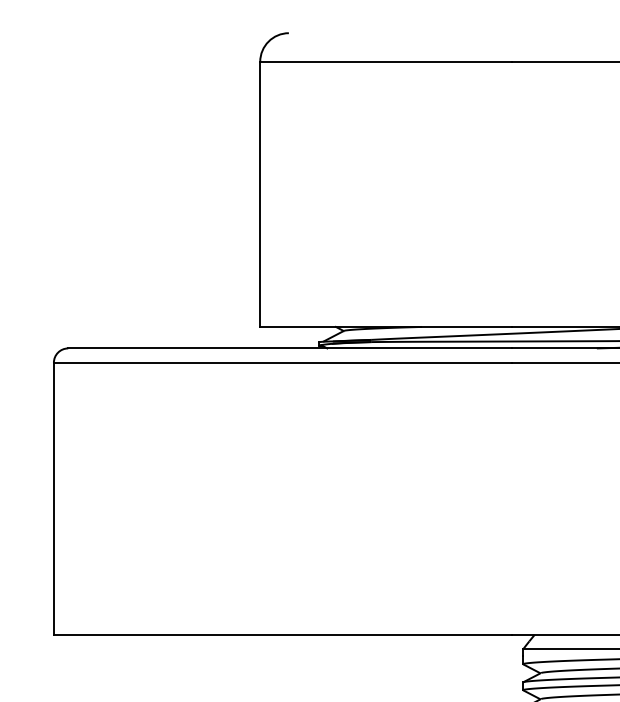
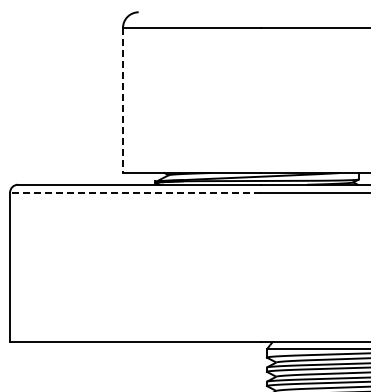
line: (261, 194) -> (123, 100), solid -> dashed
line: (283, 362) -> (135, 192), solid -> dashed

